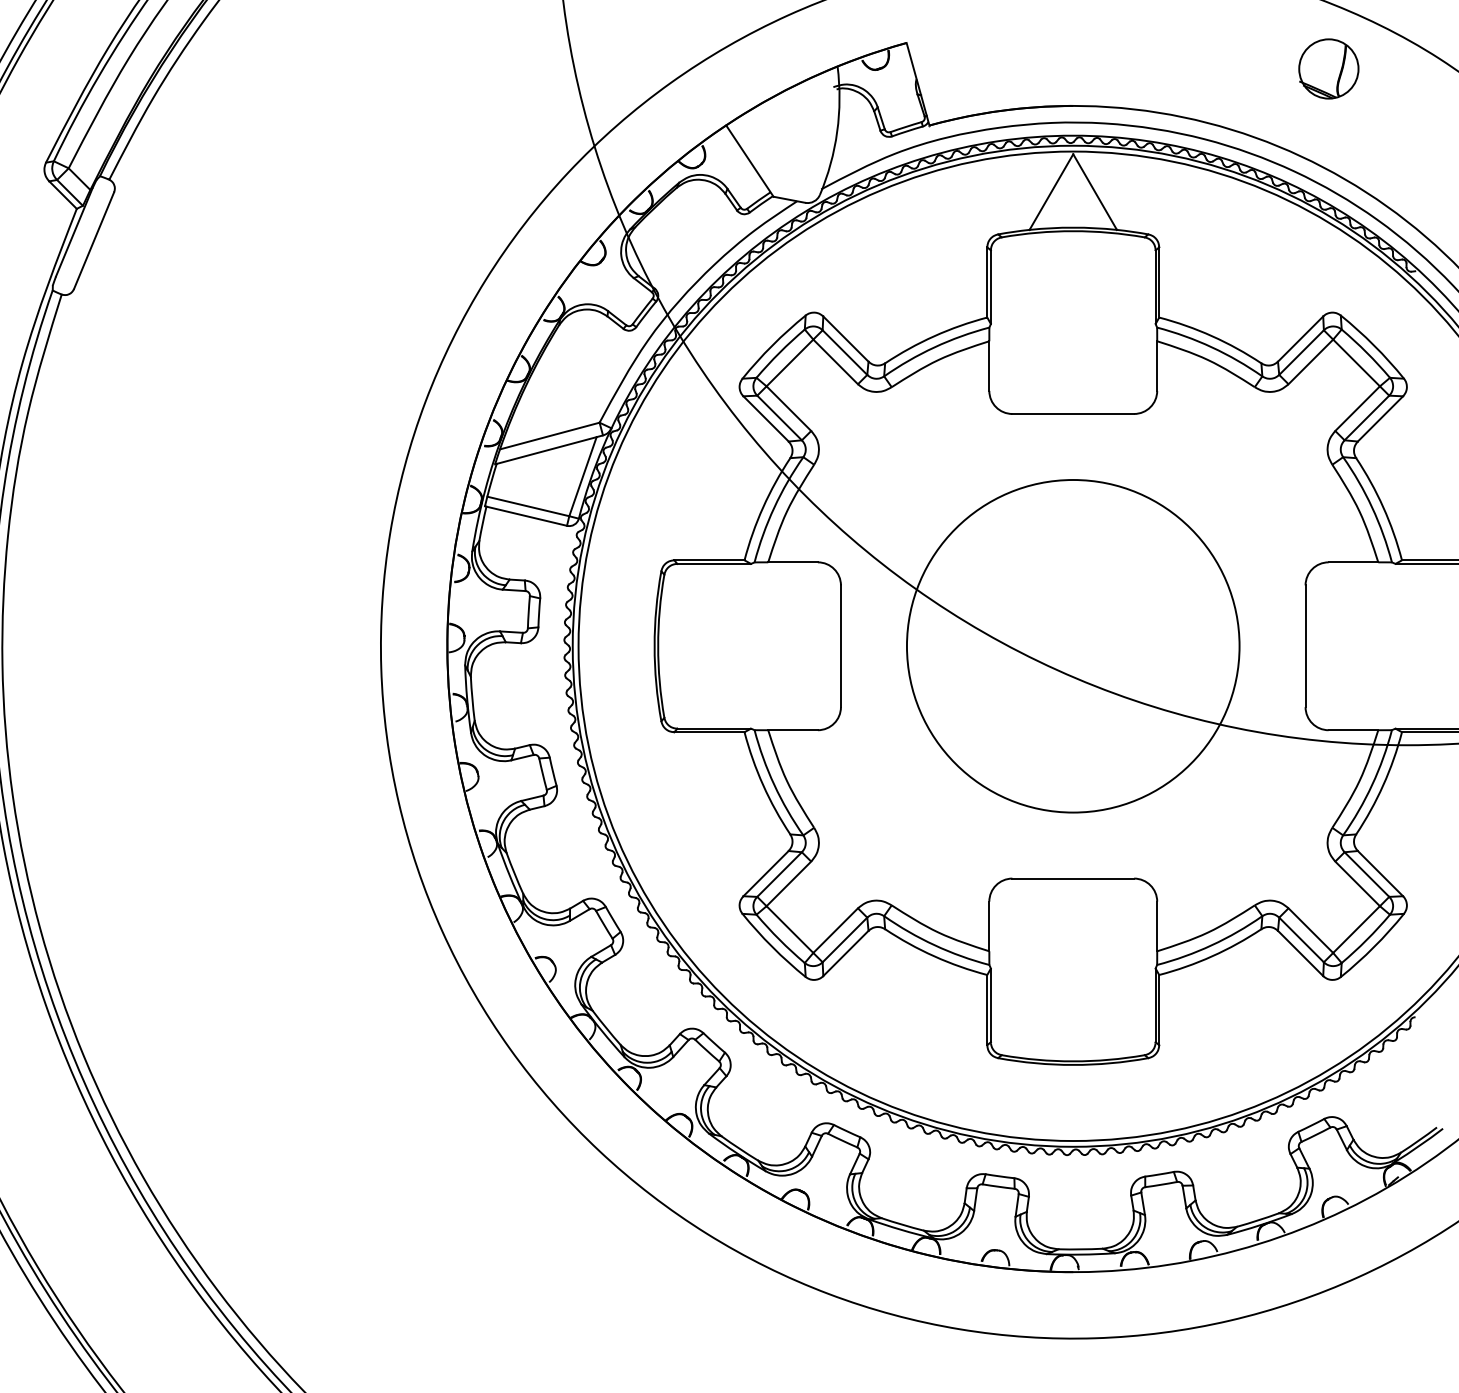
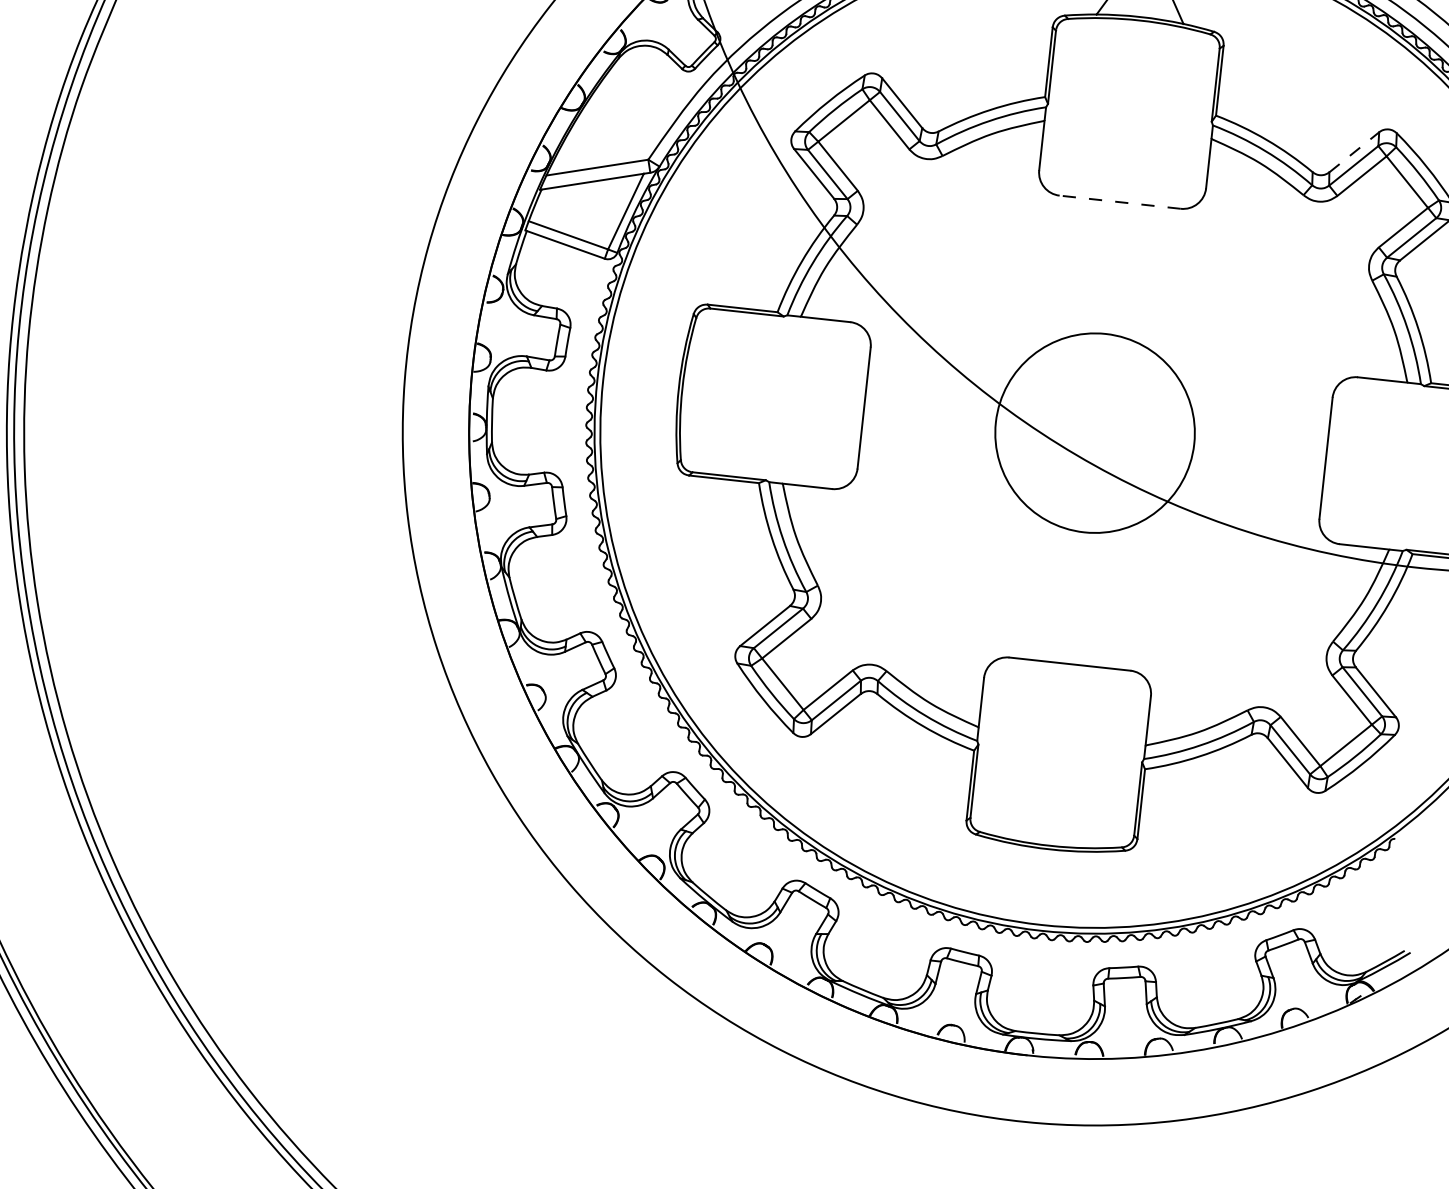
line: (1300, 339) -> (1354, 152), solid -> dashed
line: (1073, 413) -> (1120, 201), solid -> dashed
circle: (1072, 646) -> (1094, 433), size x0.6

